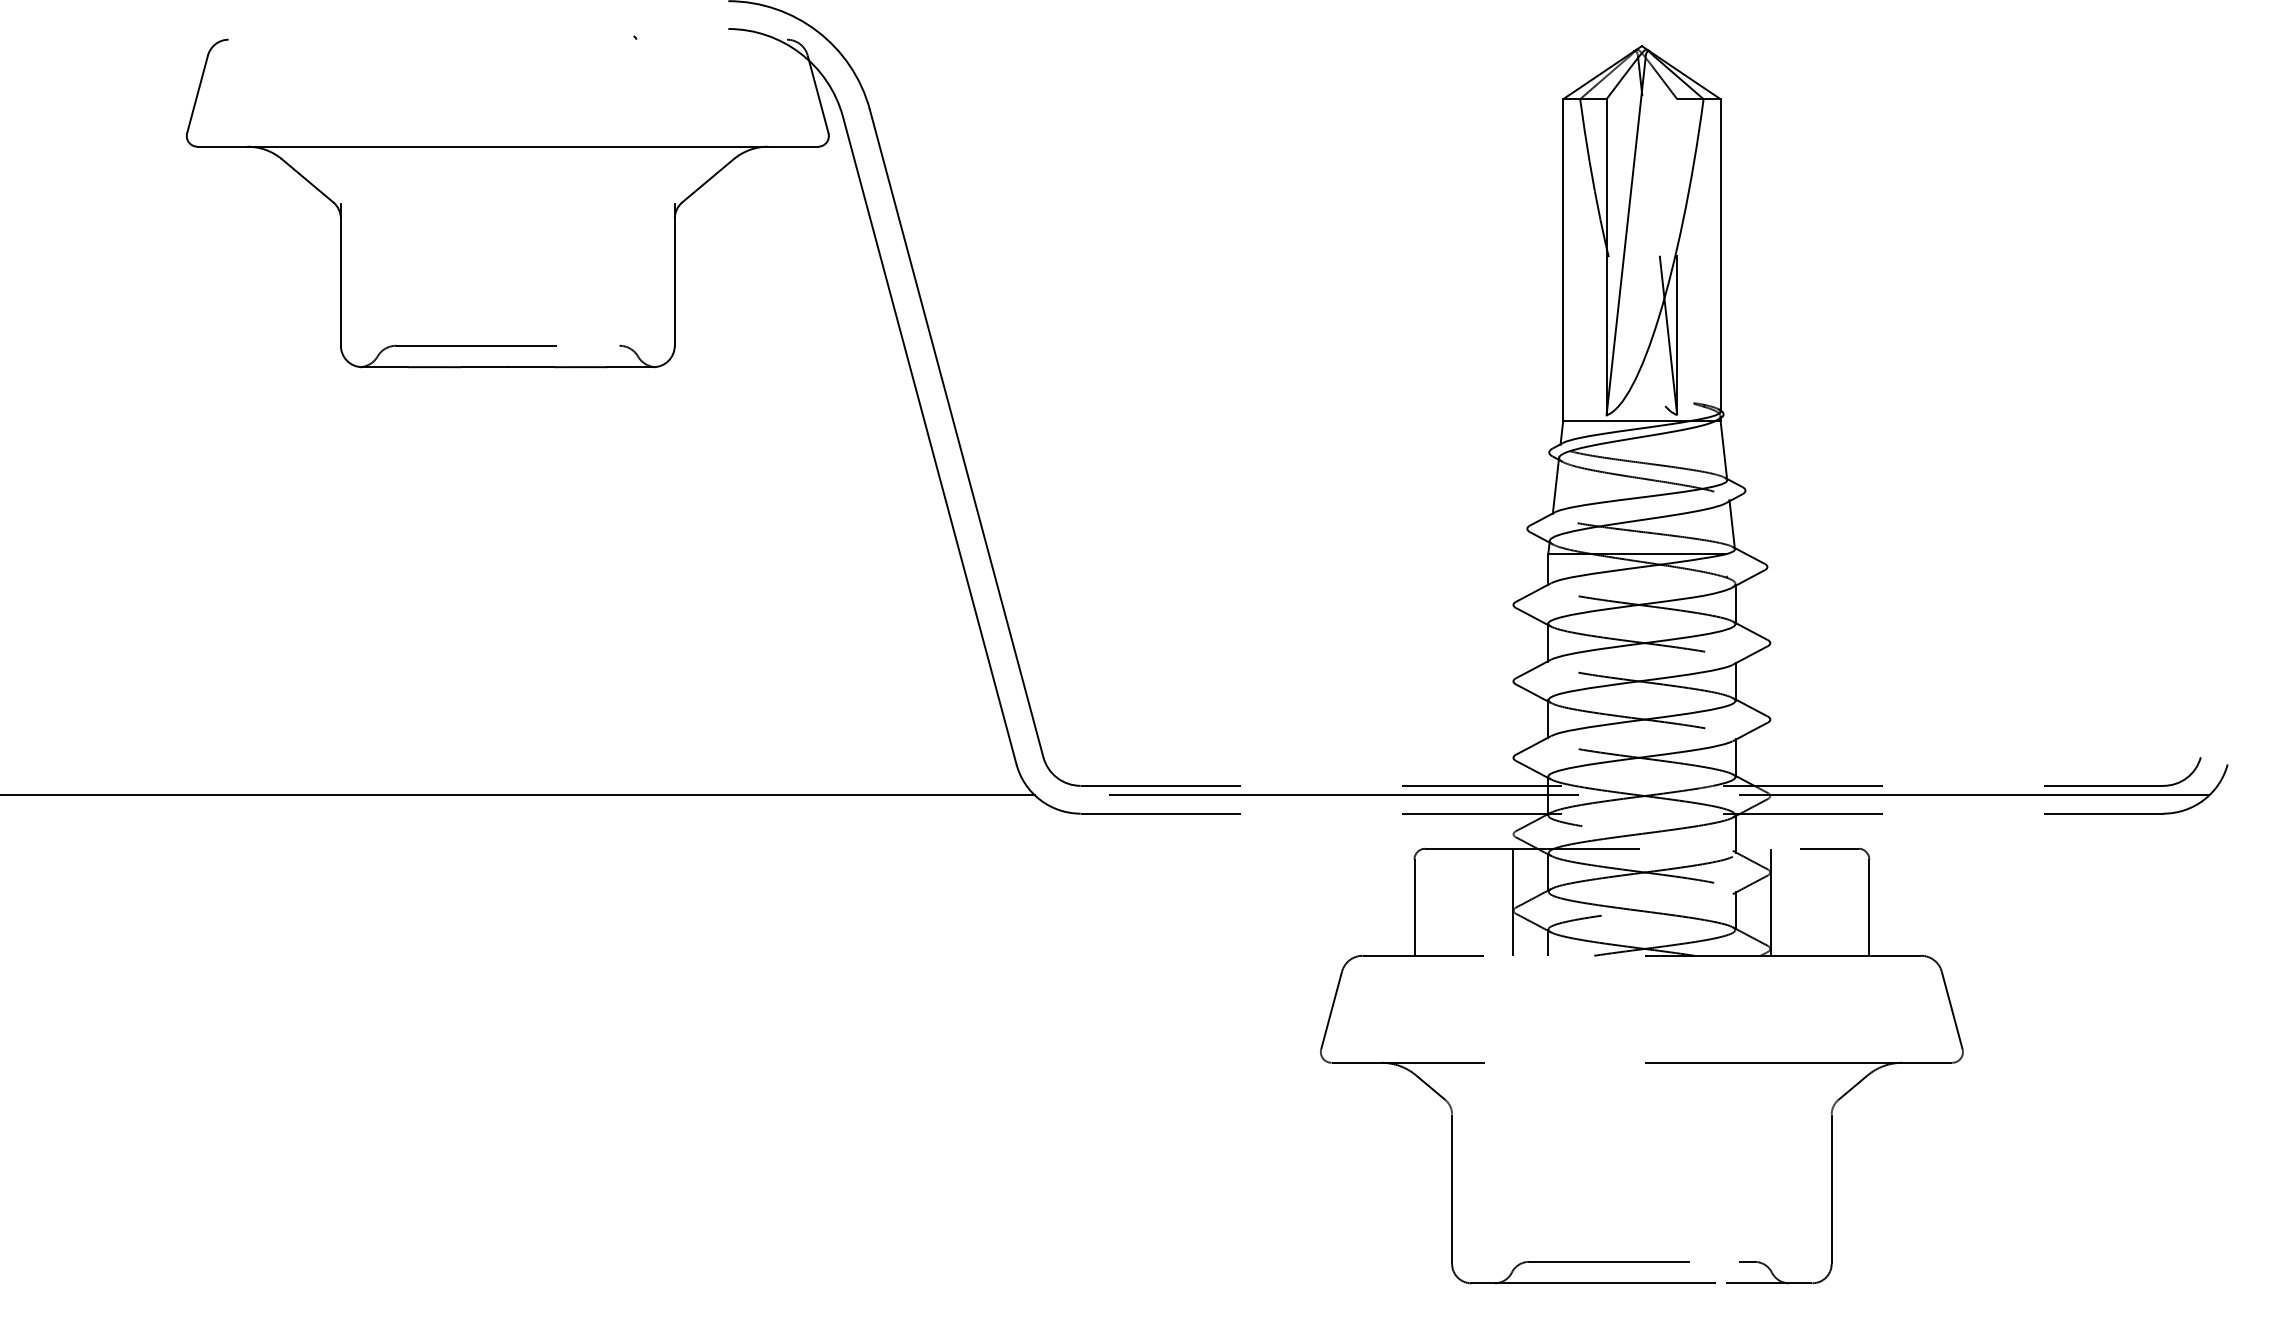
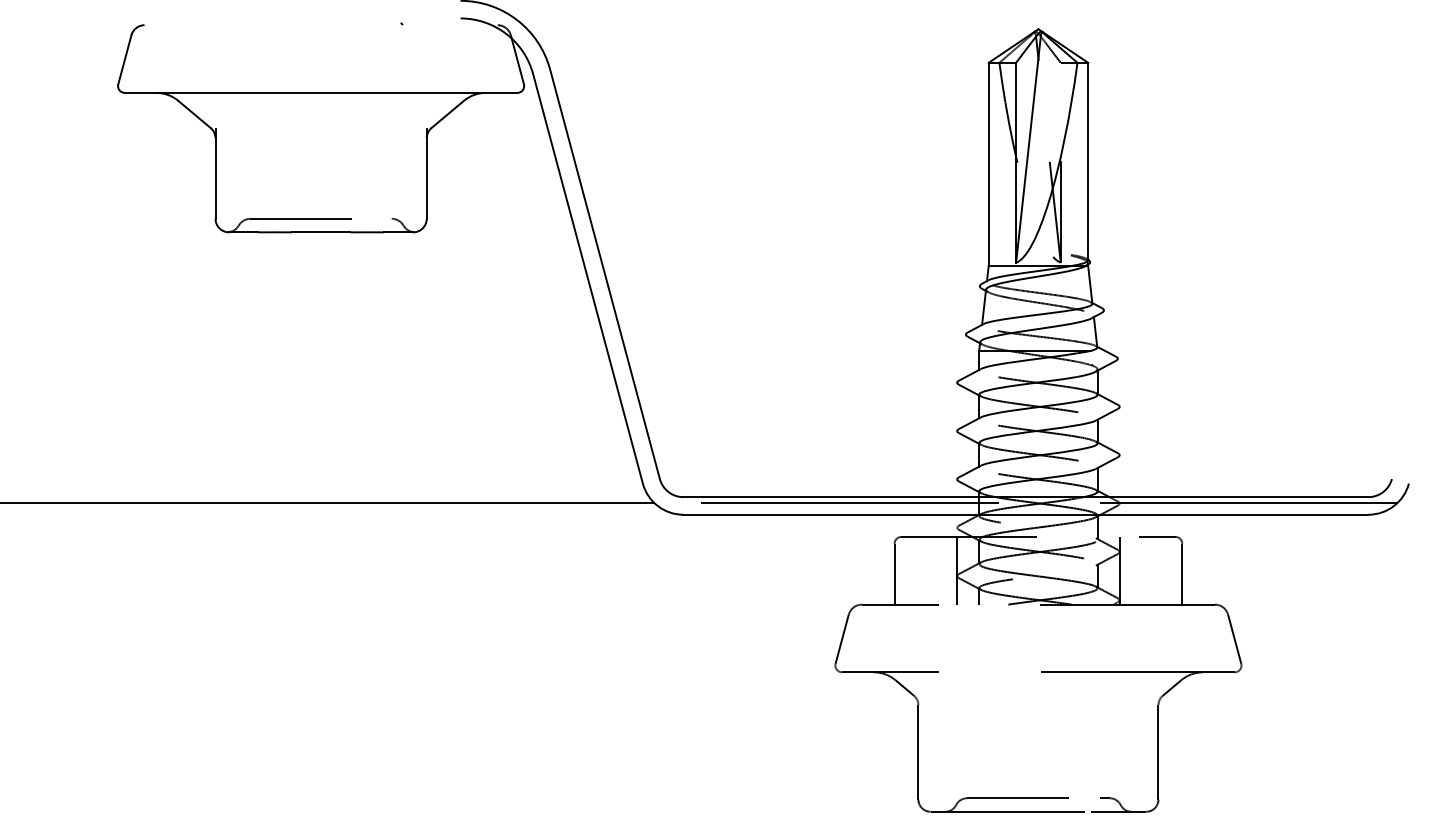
line: (1623, 786) -> (1026, 497), dashed -> solid
line: (1623, 813) -> (1026, 514), dashed -> solid

